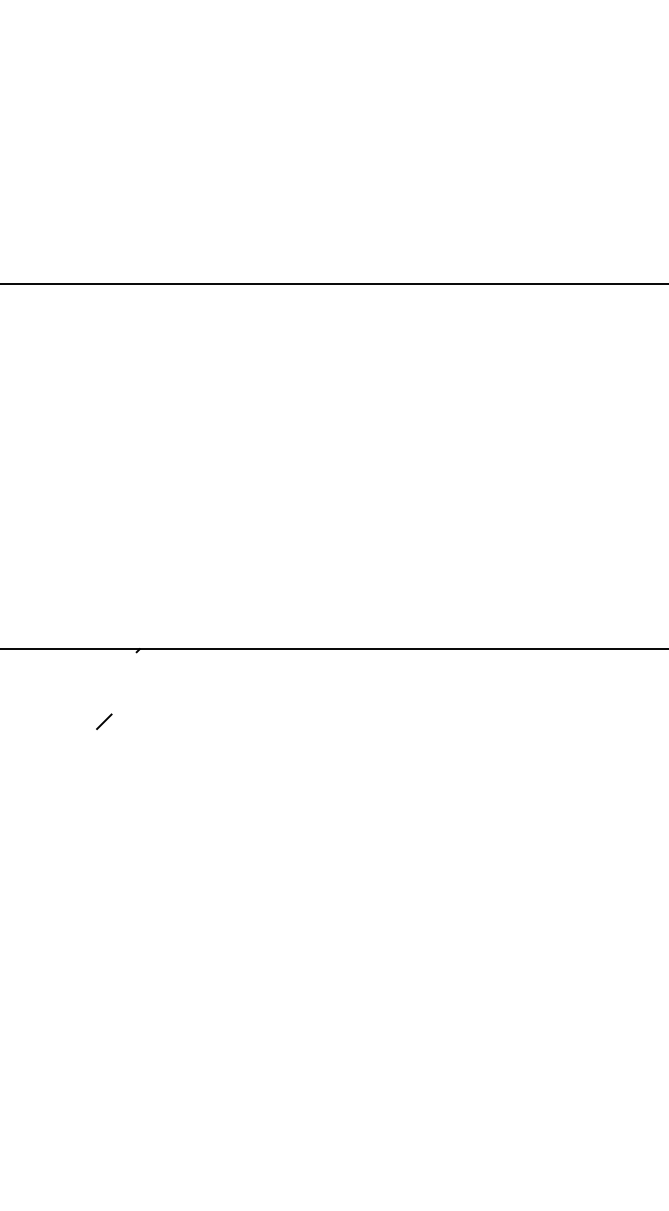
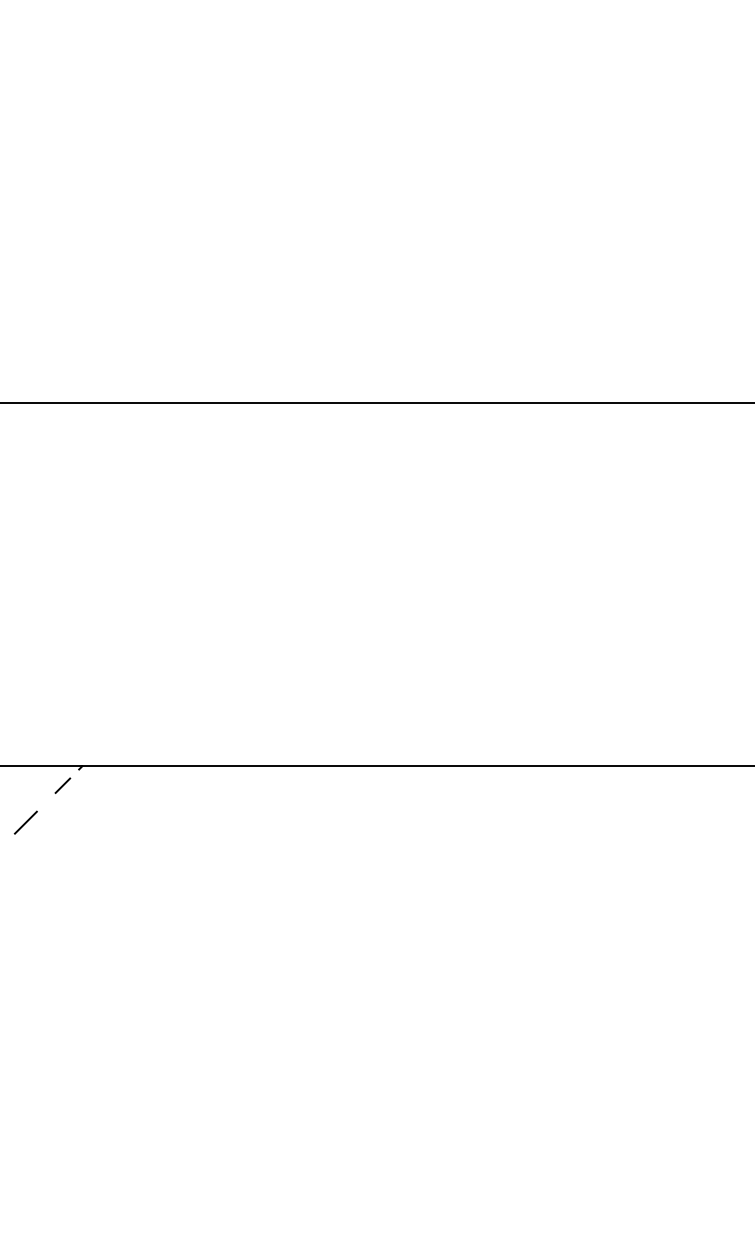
line: (82, 705) -> (25, 822), added
line: (103, 721) -> (62, 785), moved

